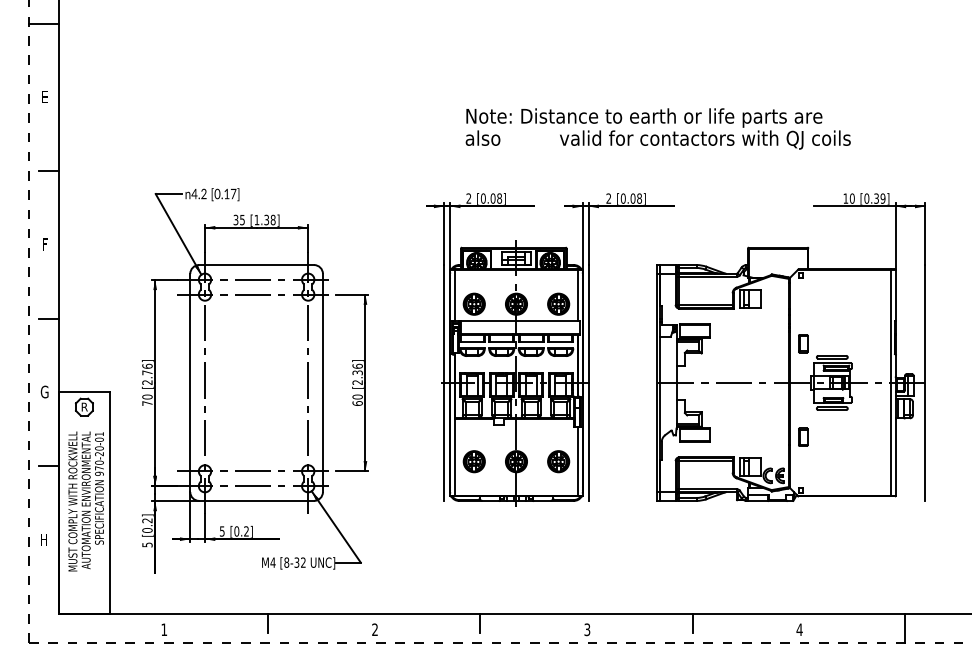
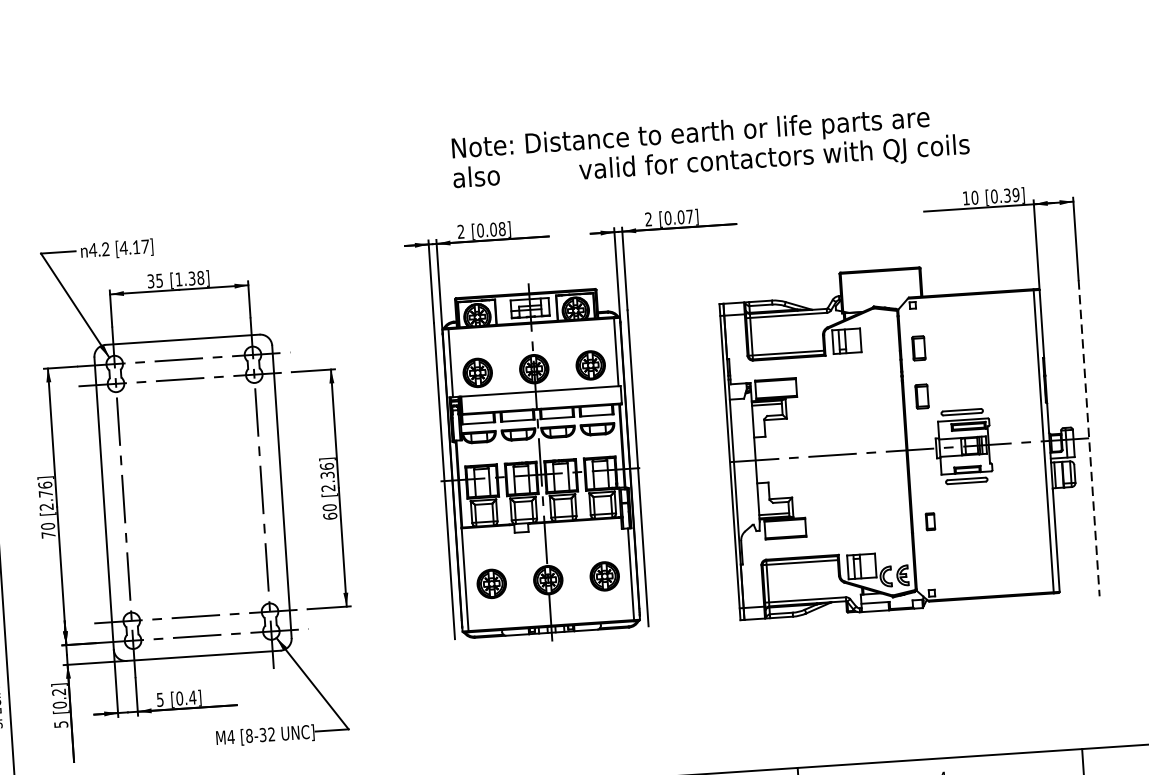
text: (657, 128) -> (709, 147), moved
text: (217, 193) -> (123, 247), [0.17] -> [4.17]
text: (639, 198) -> (689, 216), [0.08] -> [0.07]
part: (803, 307) -> (919, 347), added
line: (925, 382) -> (1089, 437), solid -> dashed
part: (803, 436) -> (930, 520), size x0.7
text: (246, 531) -> (192, 697), [0.2] -> [0.4]

